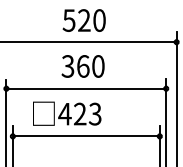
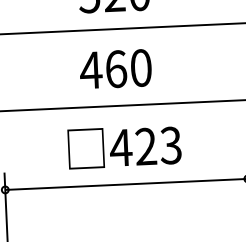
text: (67, 66) -> (90, 70), 360 -> 460
text: (67, 113) -> (125, 146), moved

